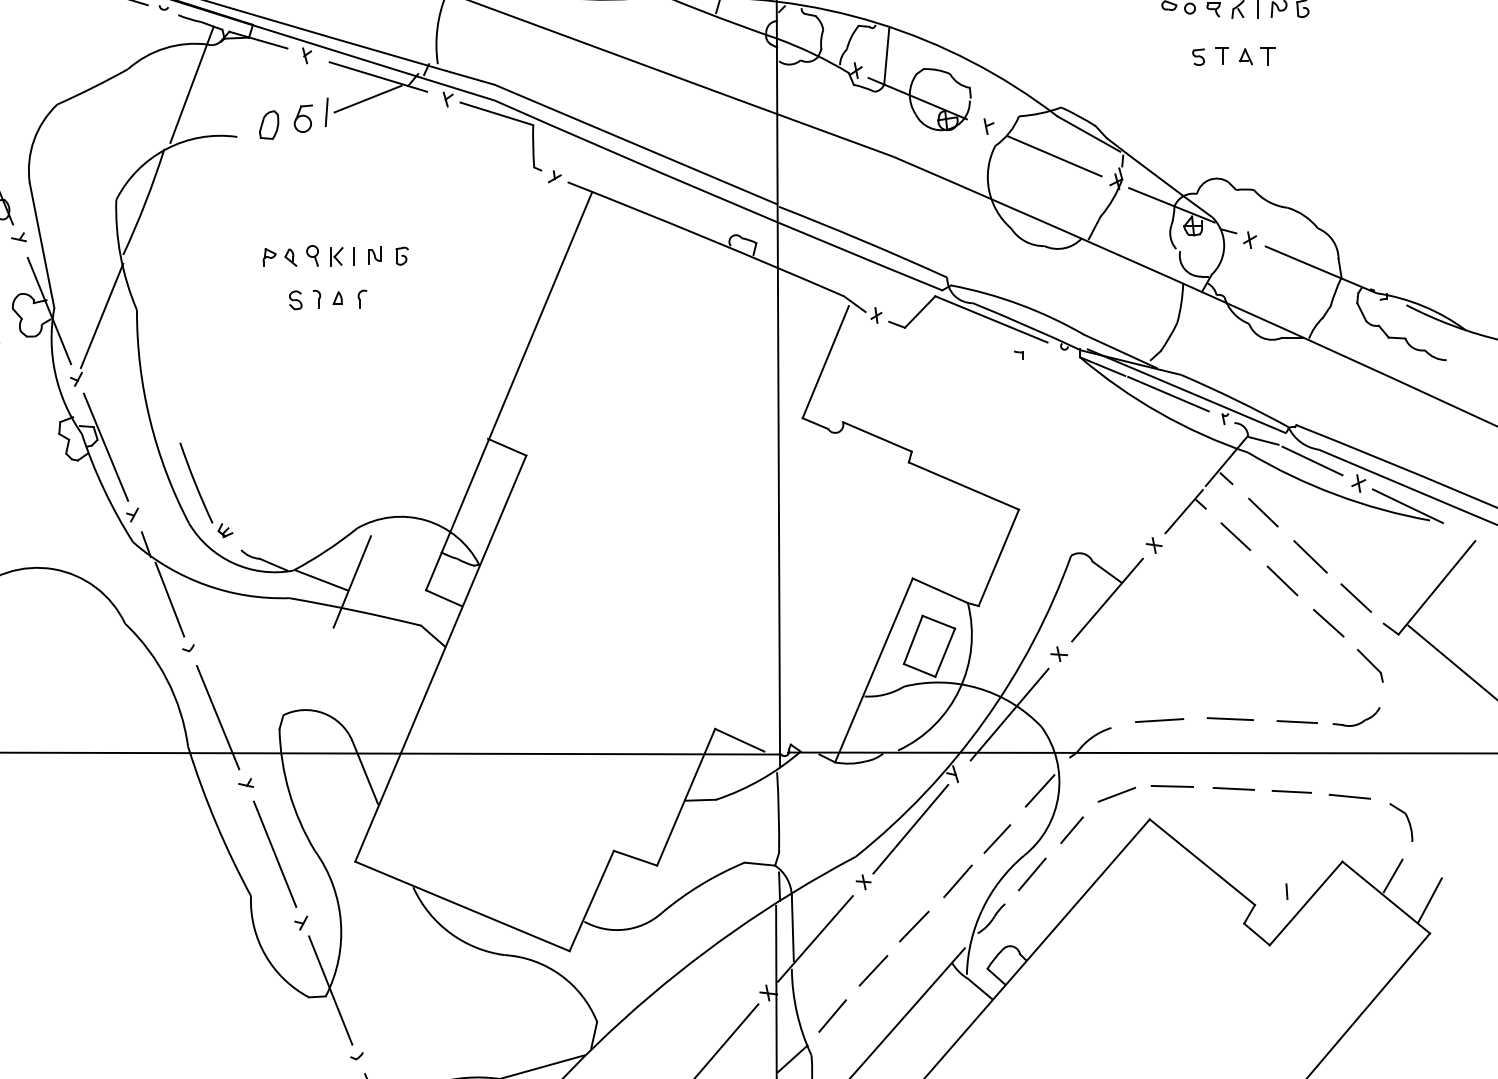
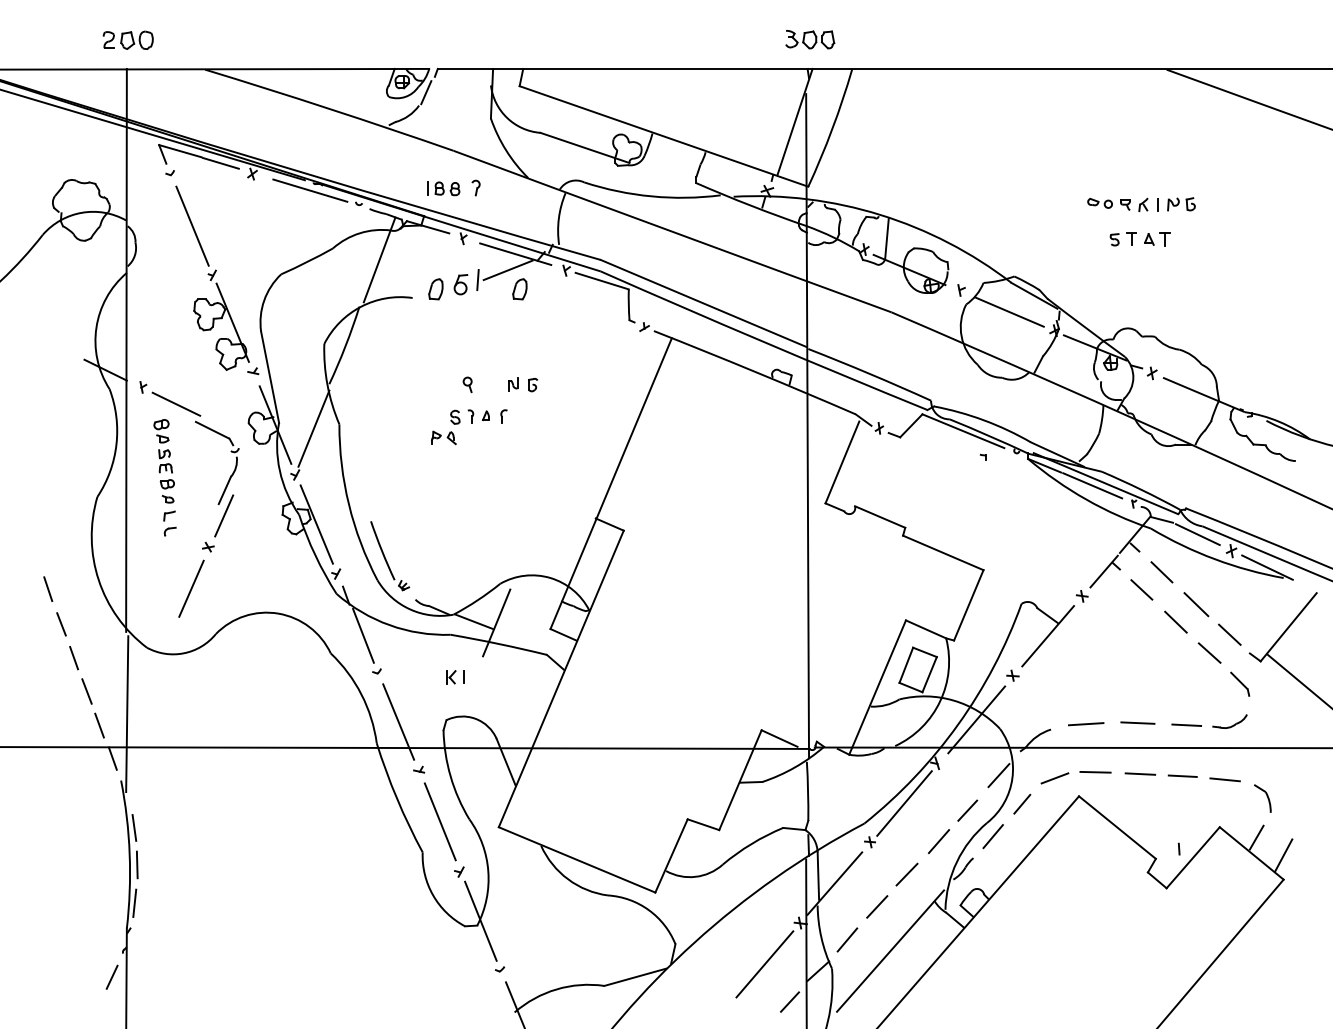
part: (383, 125) -> (519, 289), added
part: (279, 256) -> (443, 437), moved
part: (342, 256) -> (455, 677), moved

